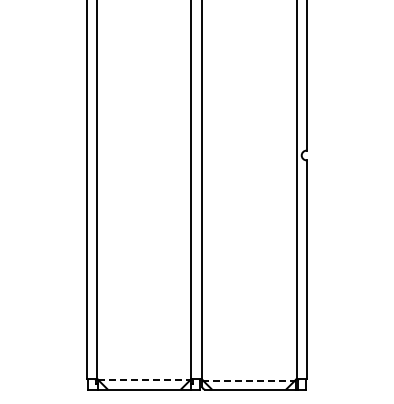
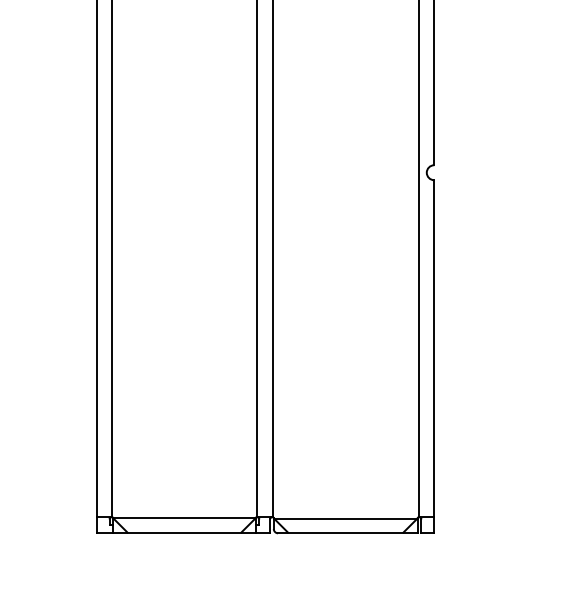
line: (144, 379) -> (184, 517), dashed -> solid
line: (249, 380) -> (346, 519), dashed -> solid

